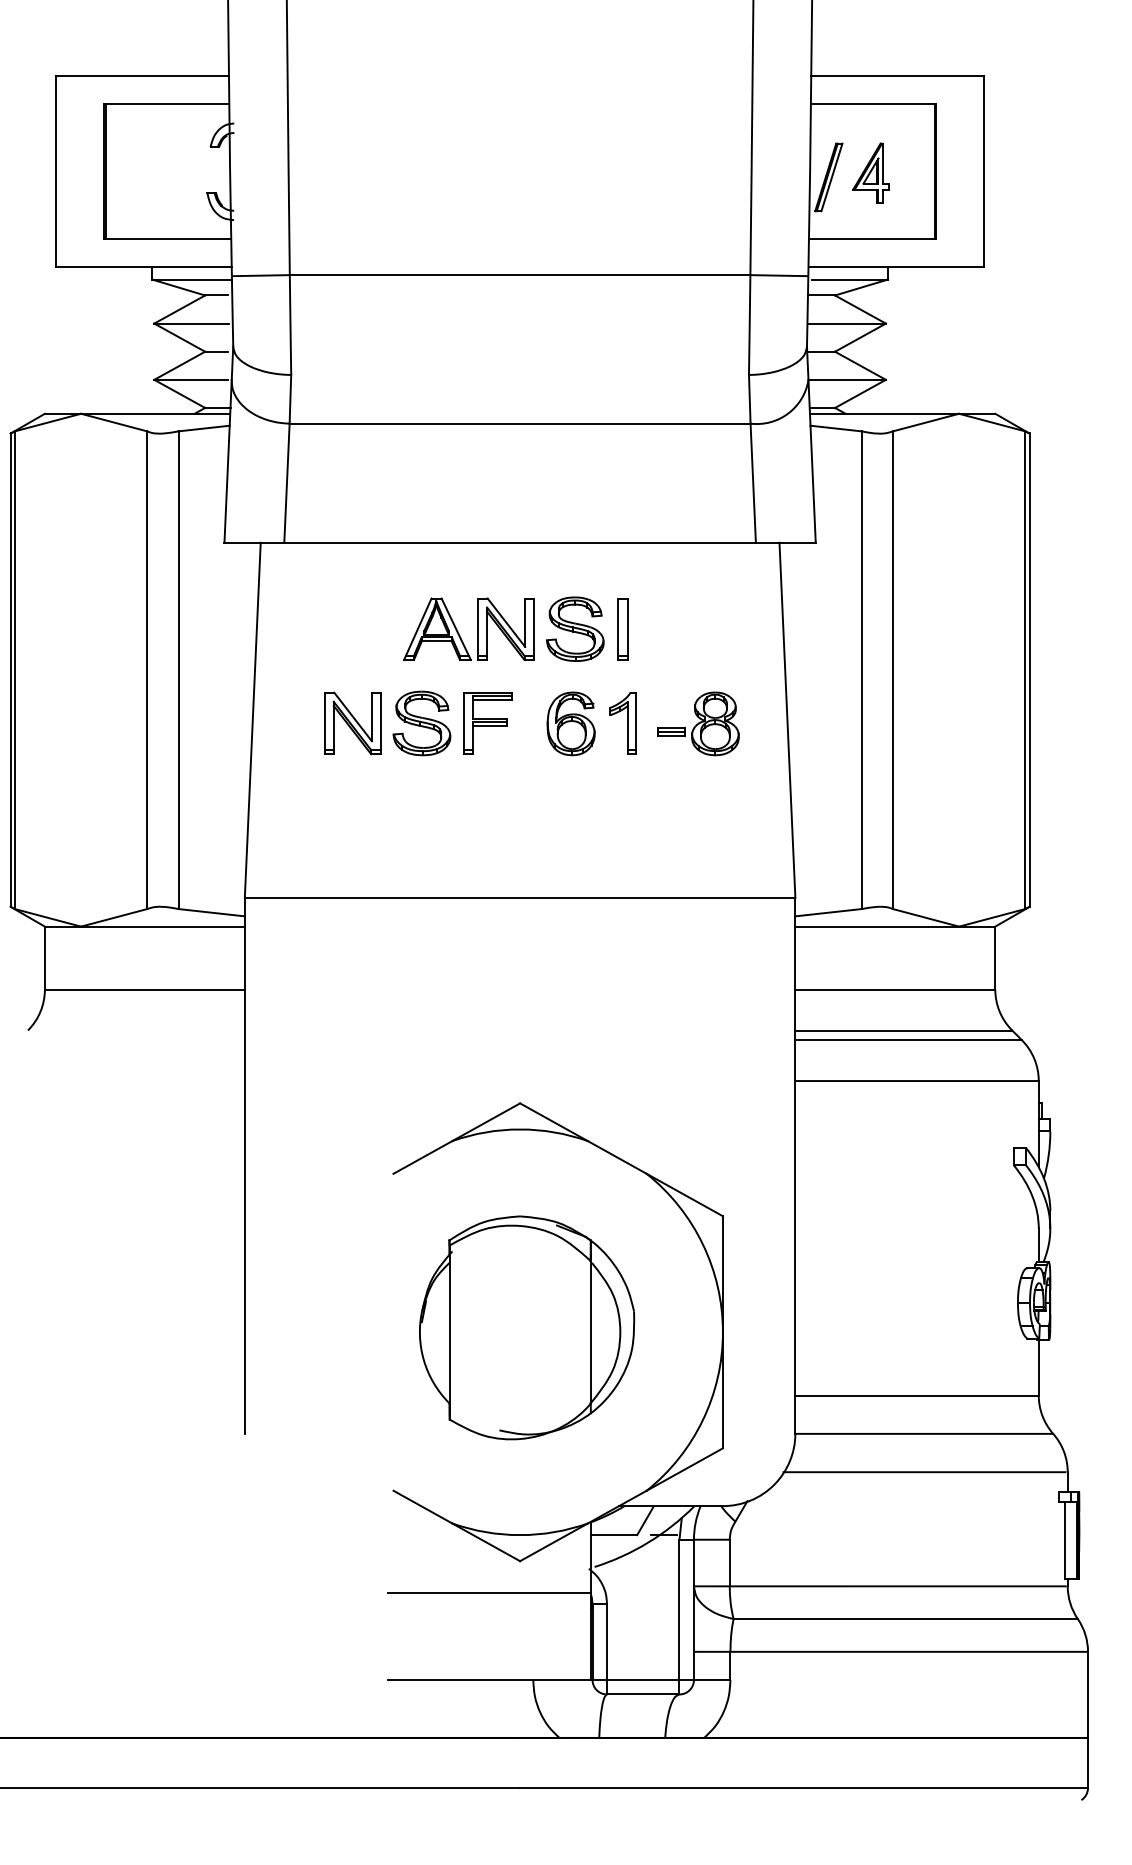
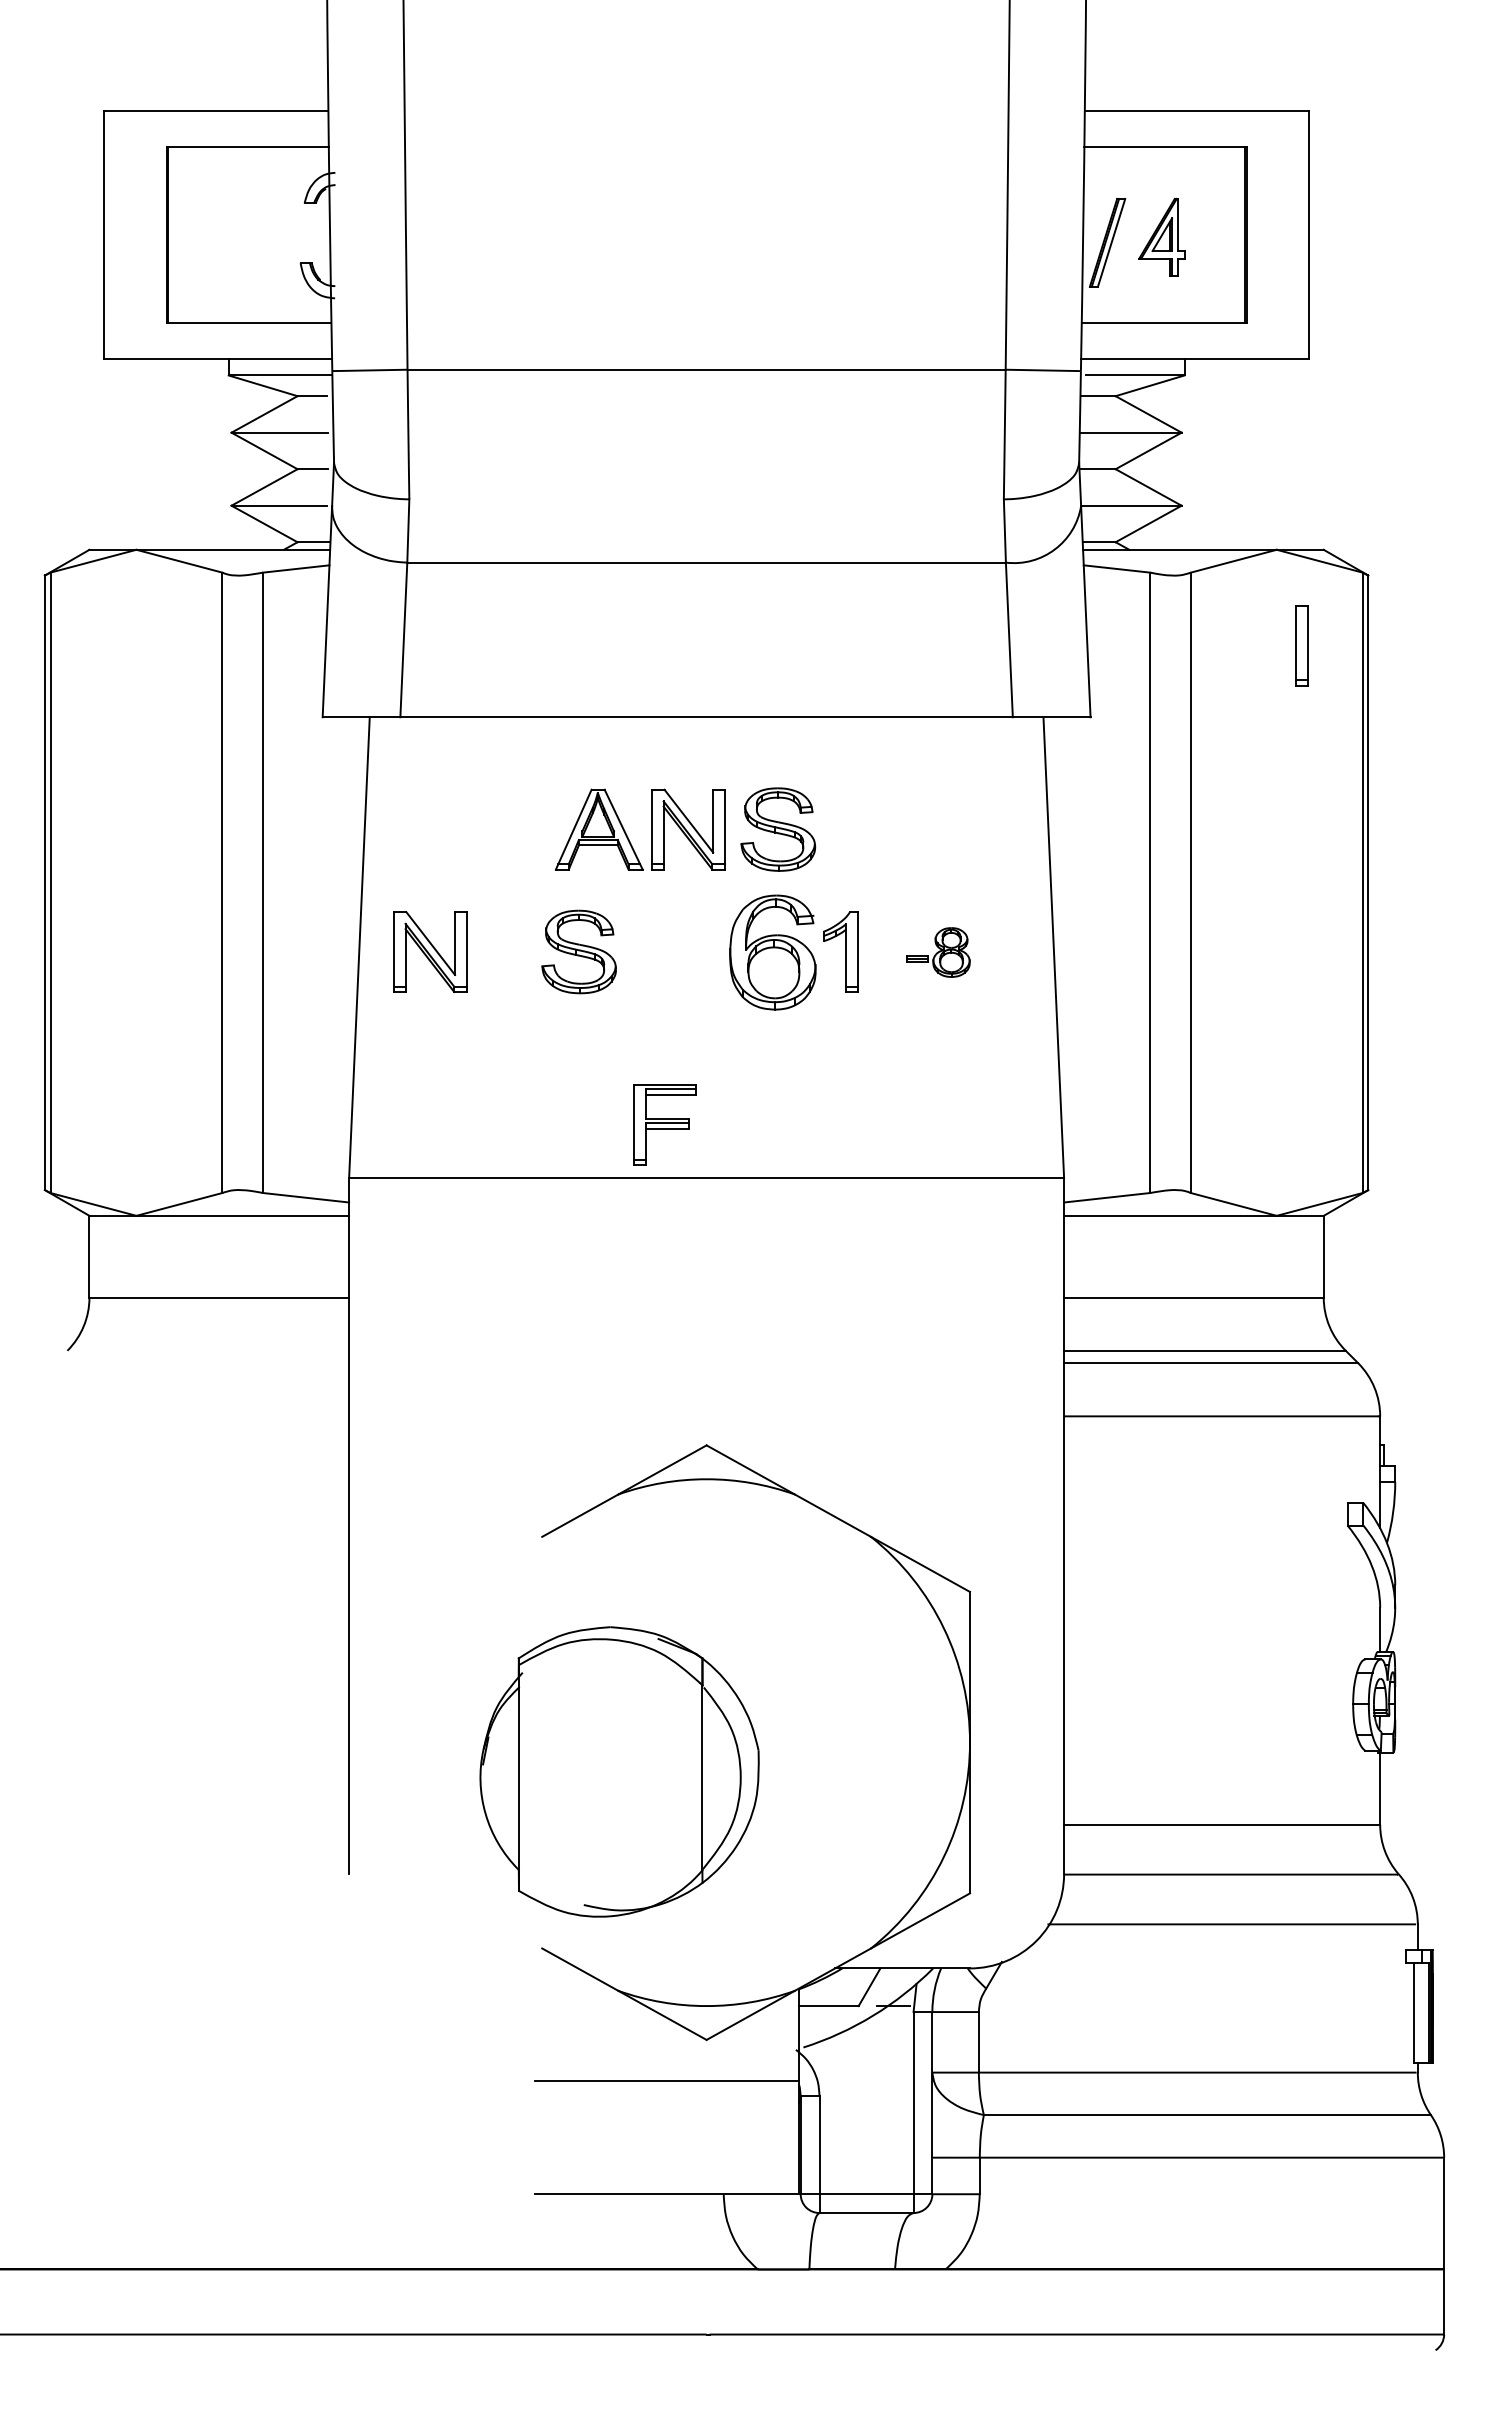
part: (622, 629) -> (1301, 645), moved
part: (352, 723) -> (430, 951), moved
part: (487, 723) -> (664, 1124), moved
part: (570, 723) -> (772, 952), size x1.4
part: (698, 723) -> (938, 952), size x0.6
part: (526, 1327) -> (619, 1771), moved

